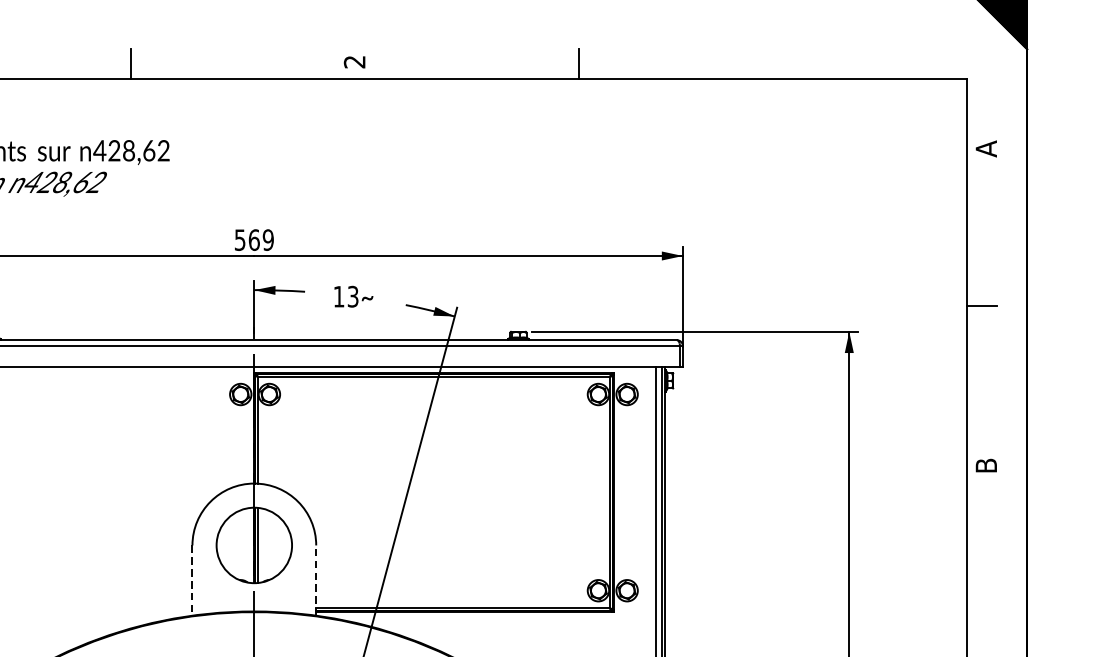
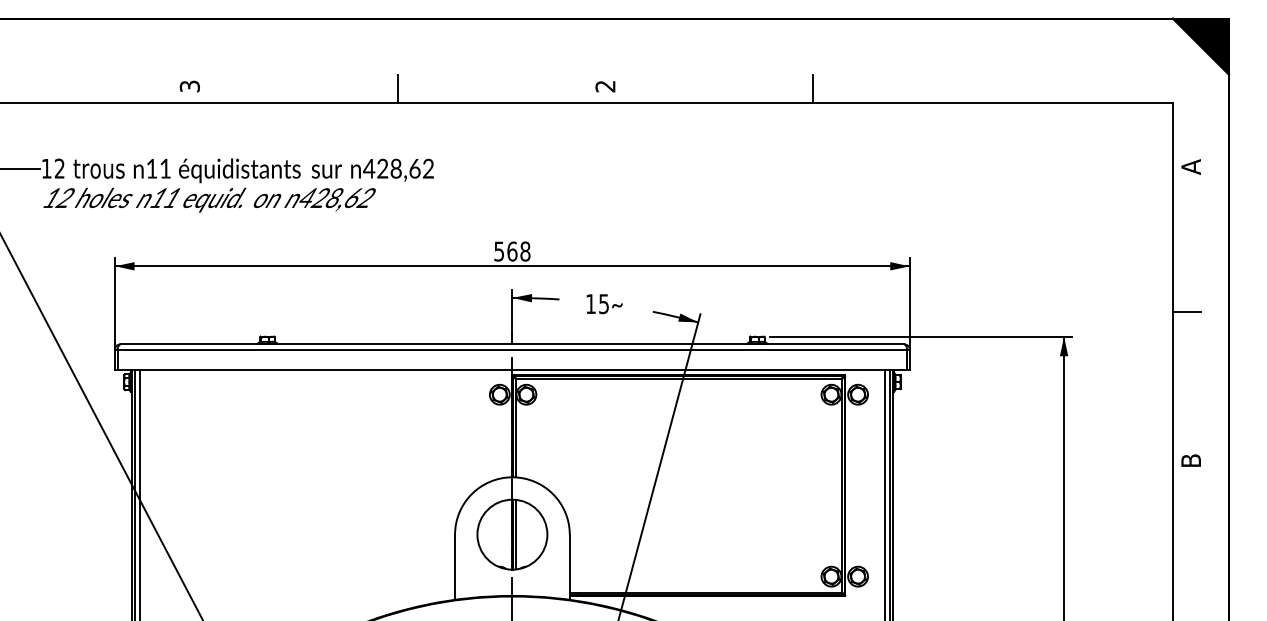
text: (268, 240) -> (525, 251), 569 -> 568
text: (352, 296) -> (603, 303), 13 -> 15
line: (192, 580) -> (455, 567), dashed -> solid
line: (315, 580) -> (569, 567), dashed -> solid

